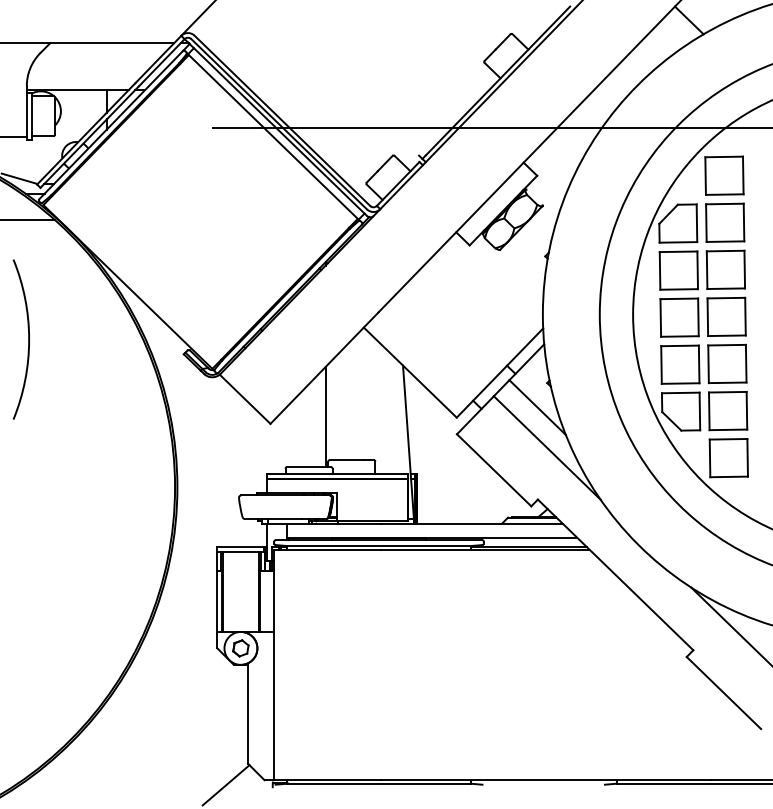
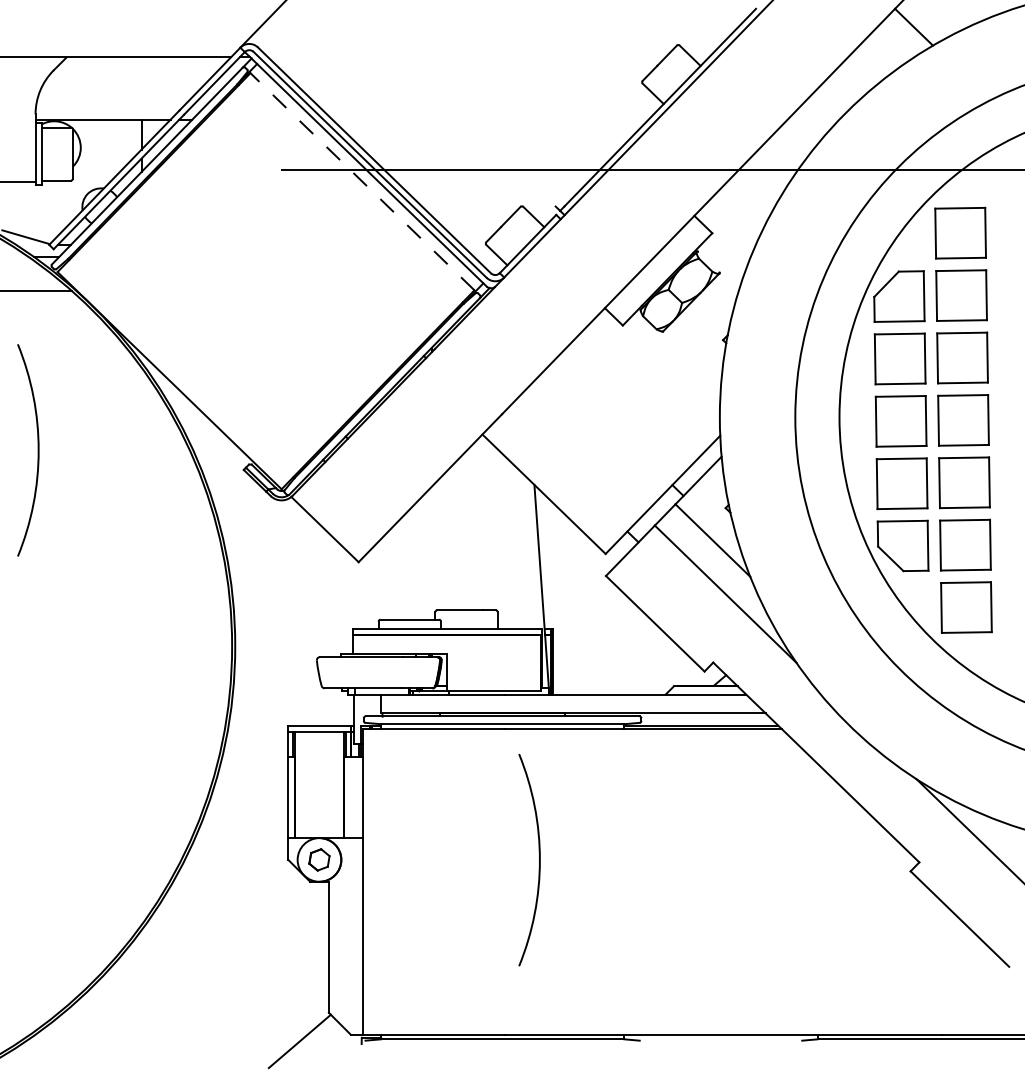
line: (273, 136) -> (362, 181), solid -> dashed
line: (325, 416) -> (431, 552), removed
arc: (406, 648) -> (539, 860), added

